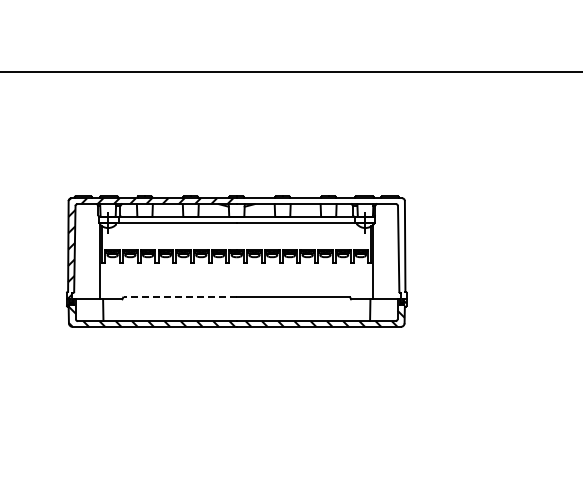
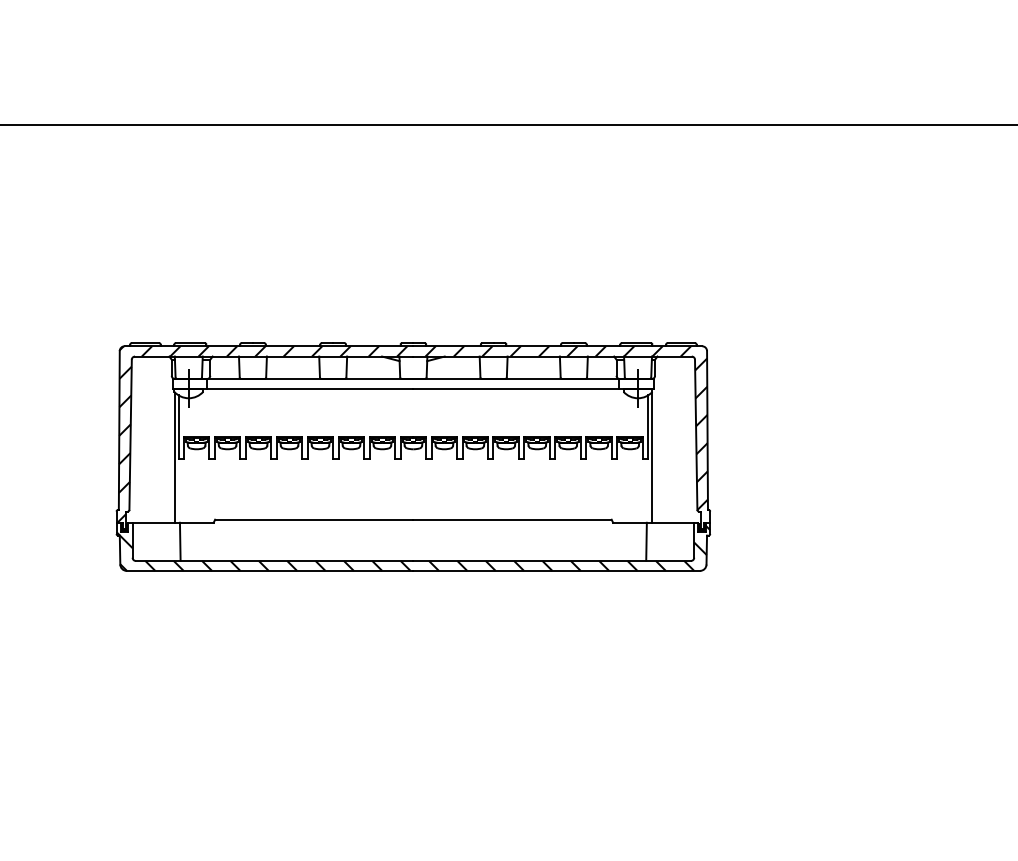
hatch: (324, 245) -> (566, 428), added
line: (180, 297) -> (315, 519), dashed -> solid

